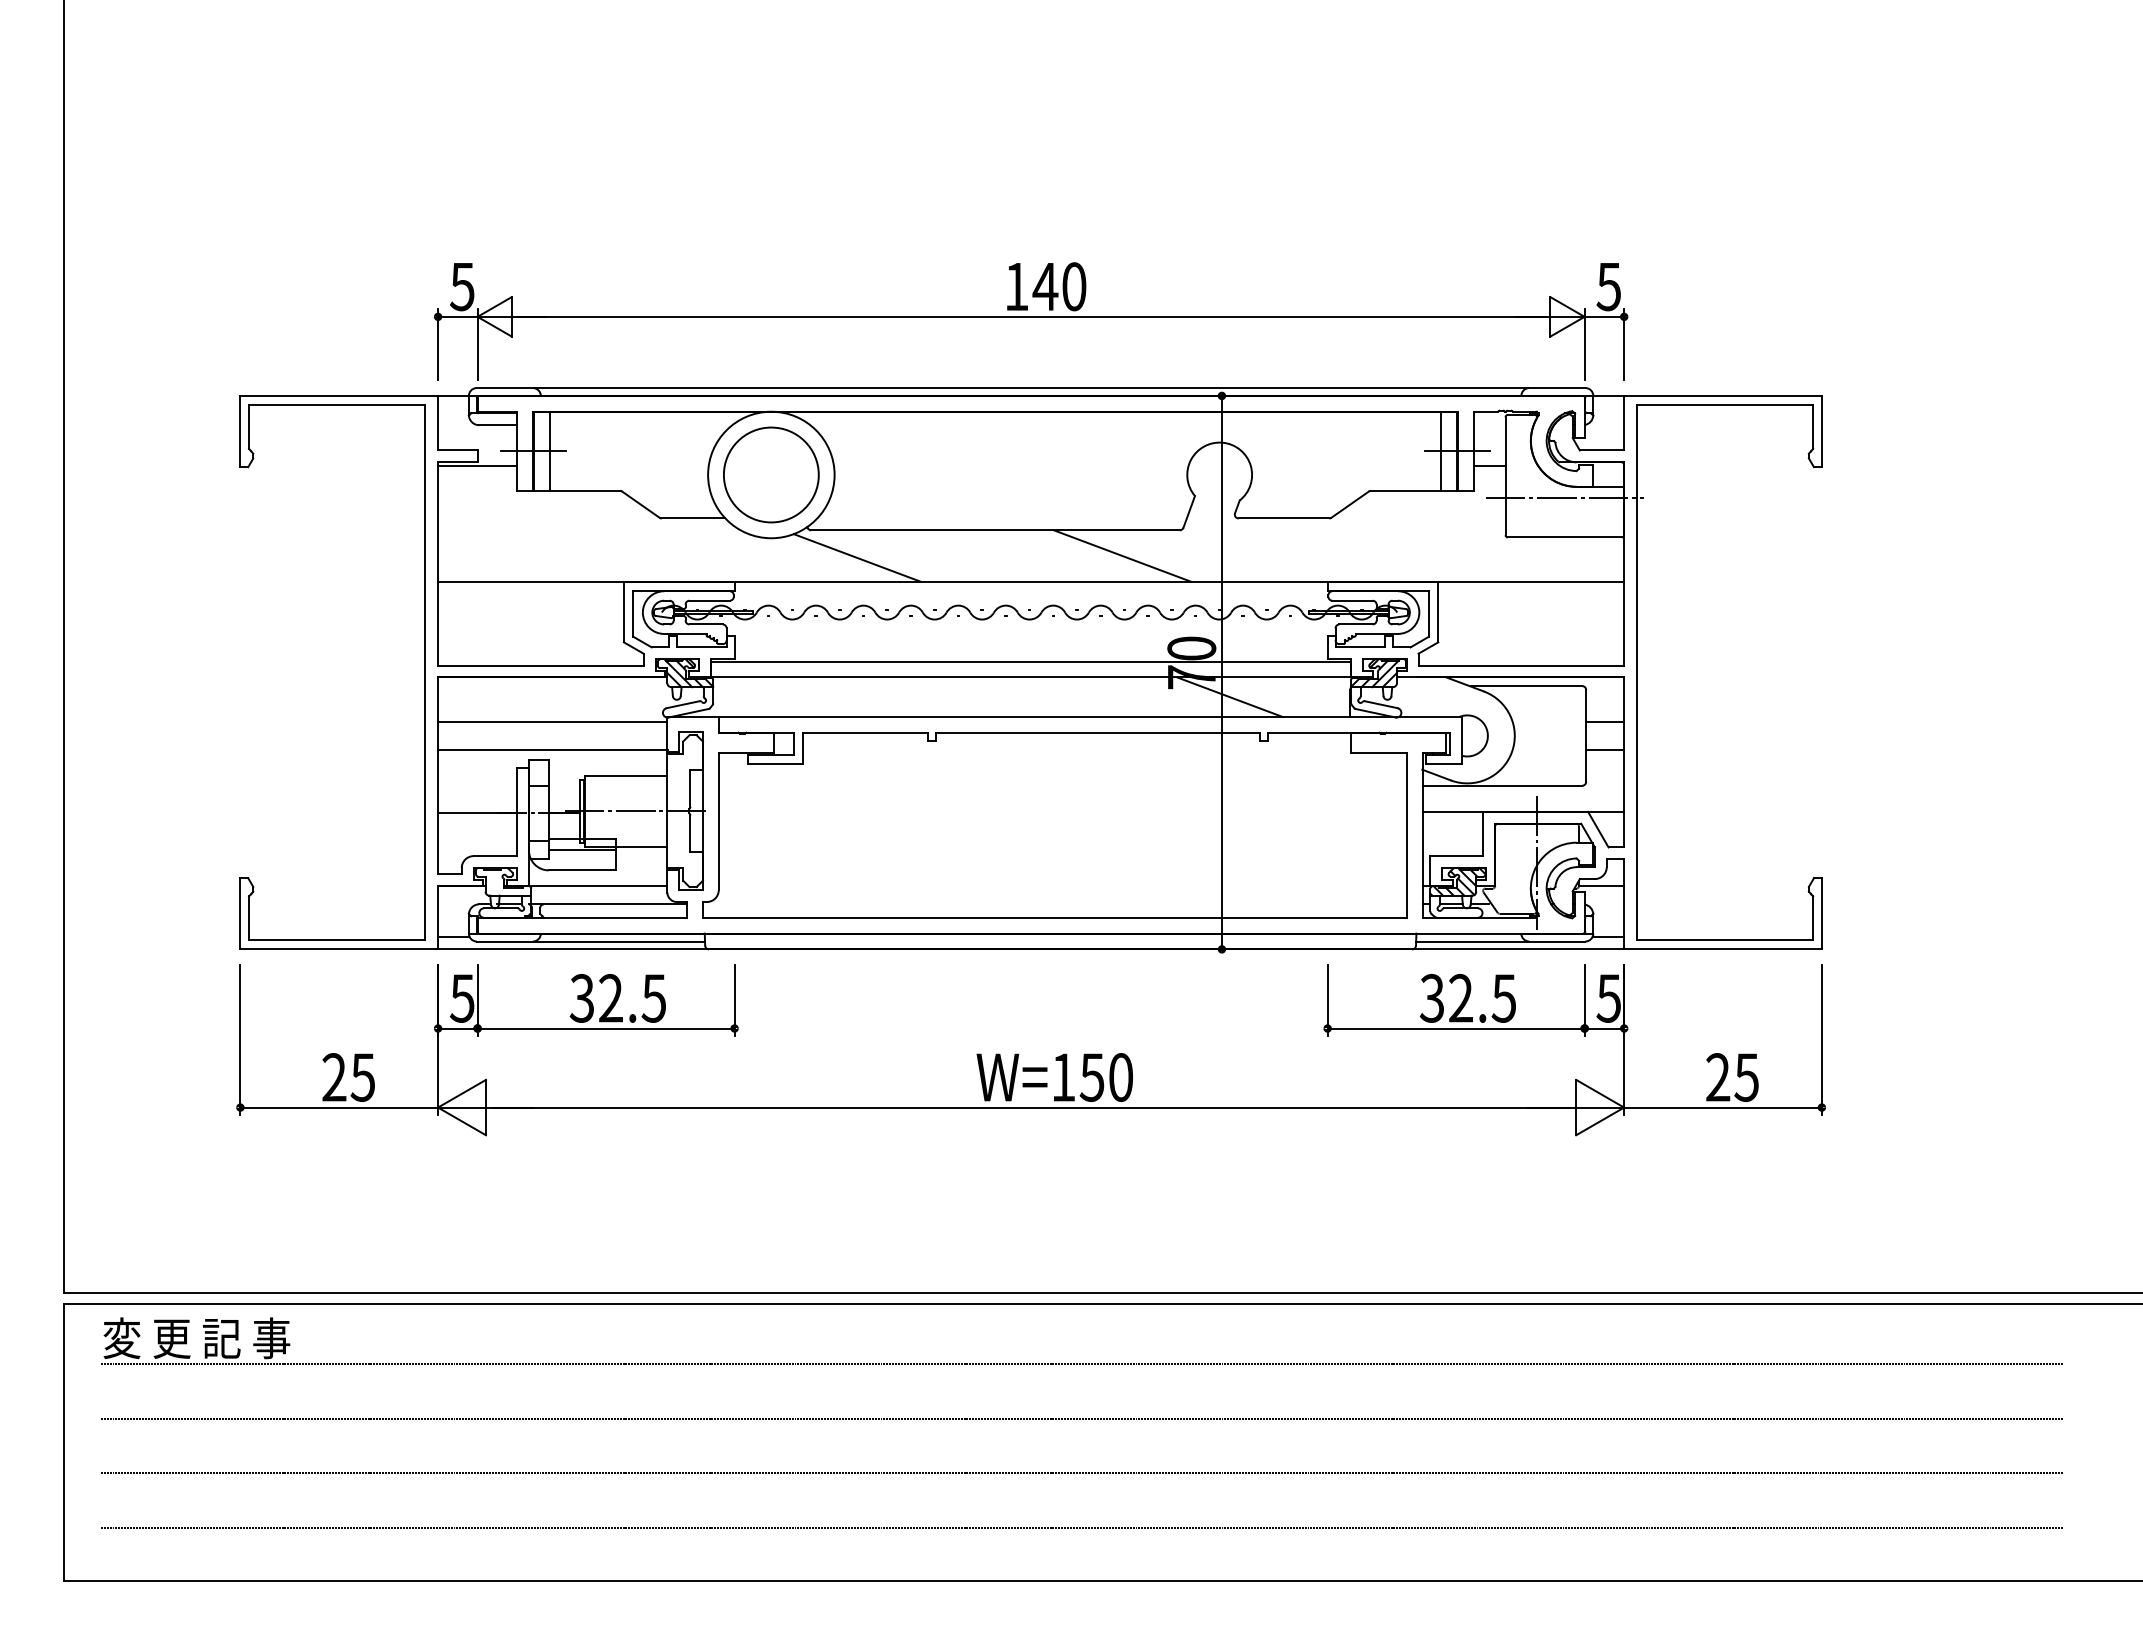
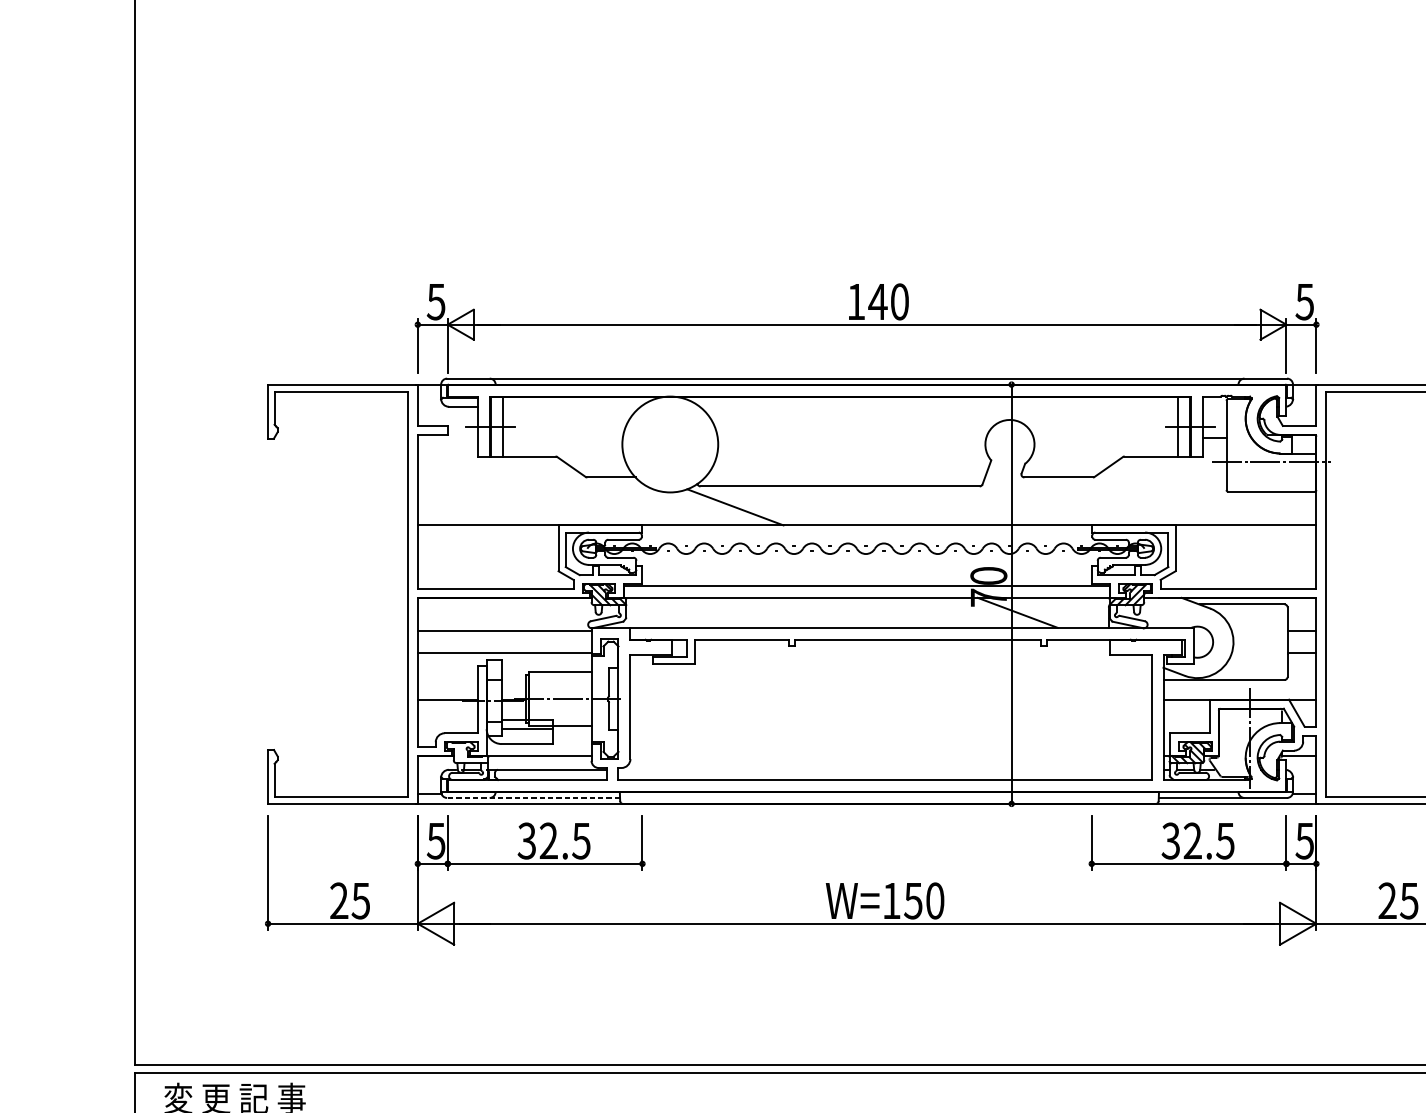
line: (477, 466) -> (447, 438), removed
part: (771, 474) -> (670, 444), removed
line: (1122, 555) -> (936, 505), removed
line: (590, 941) -> (533, 797), solid -> dashed

